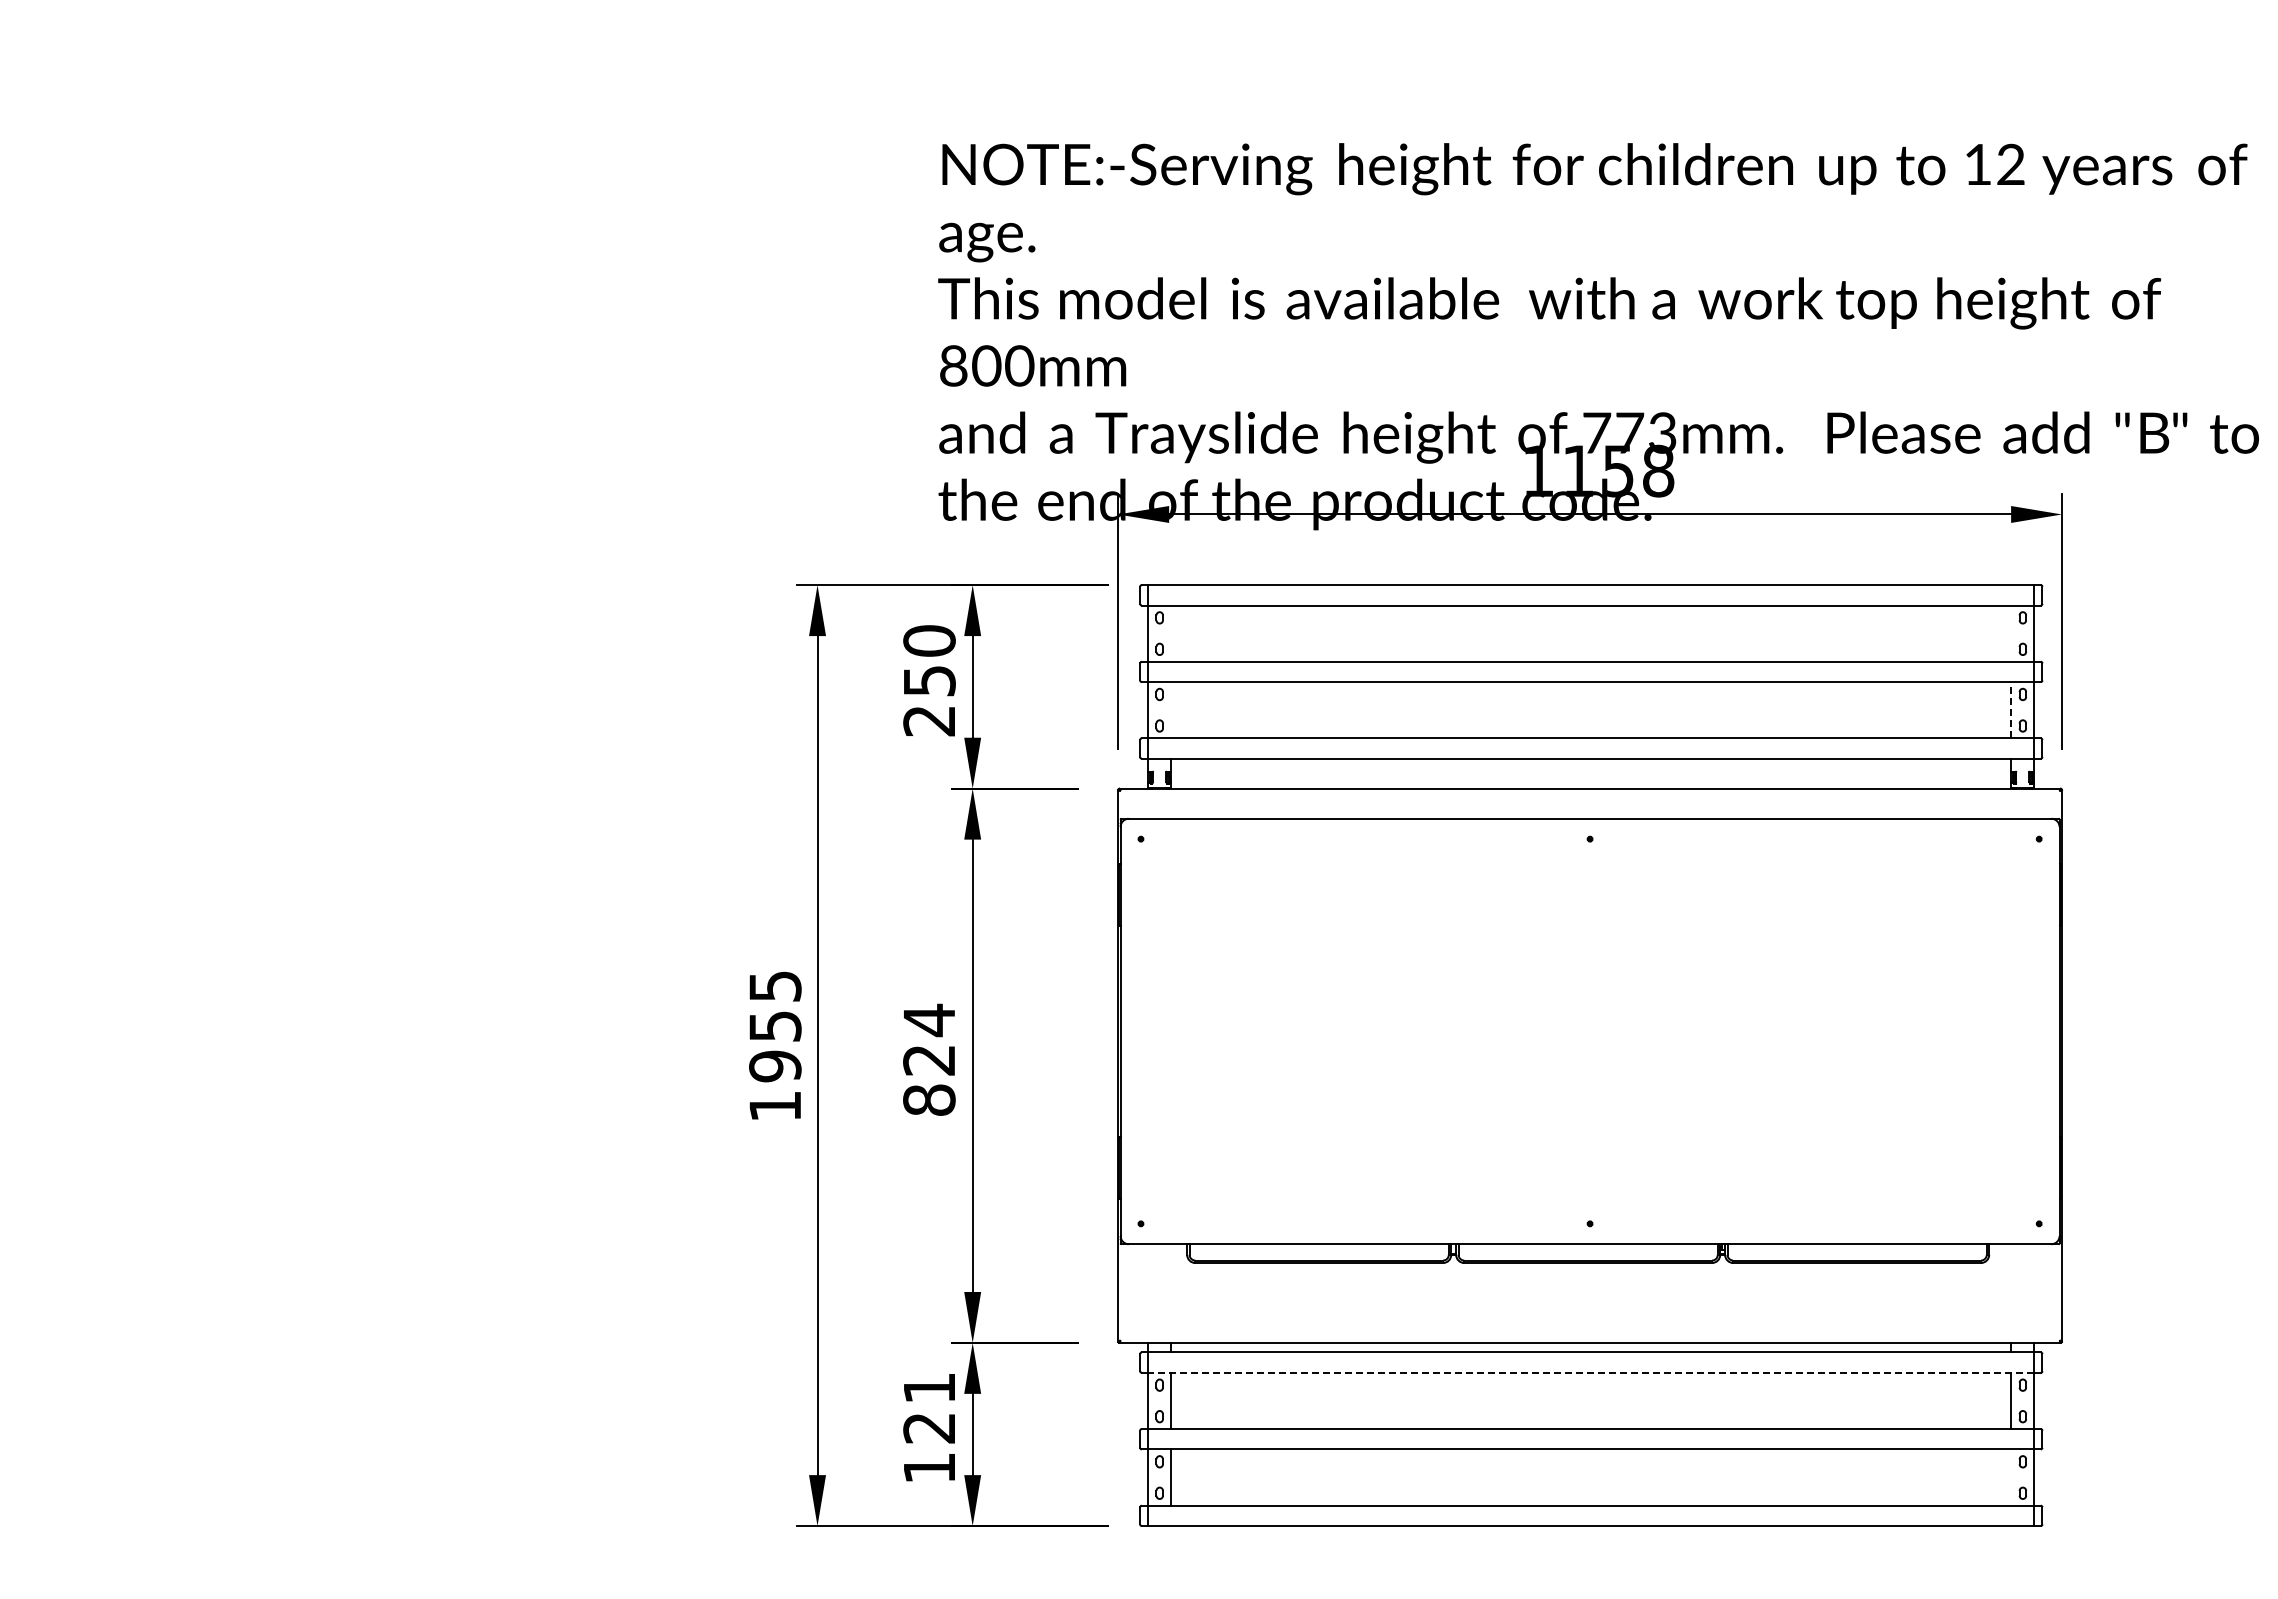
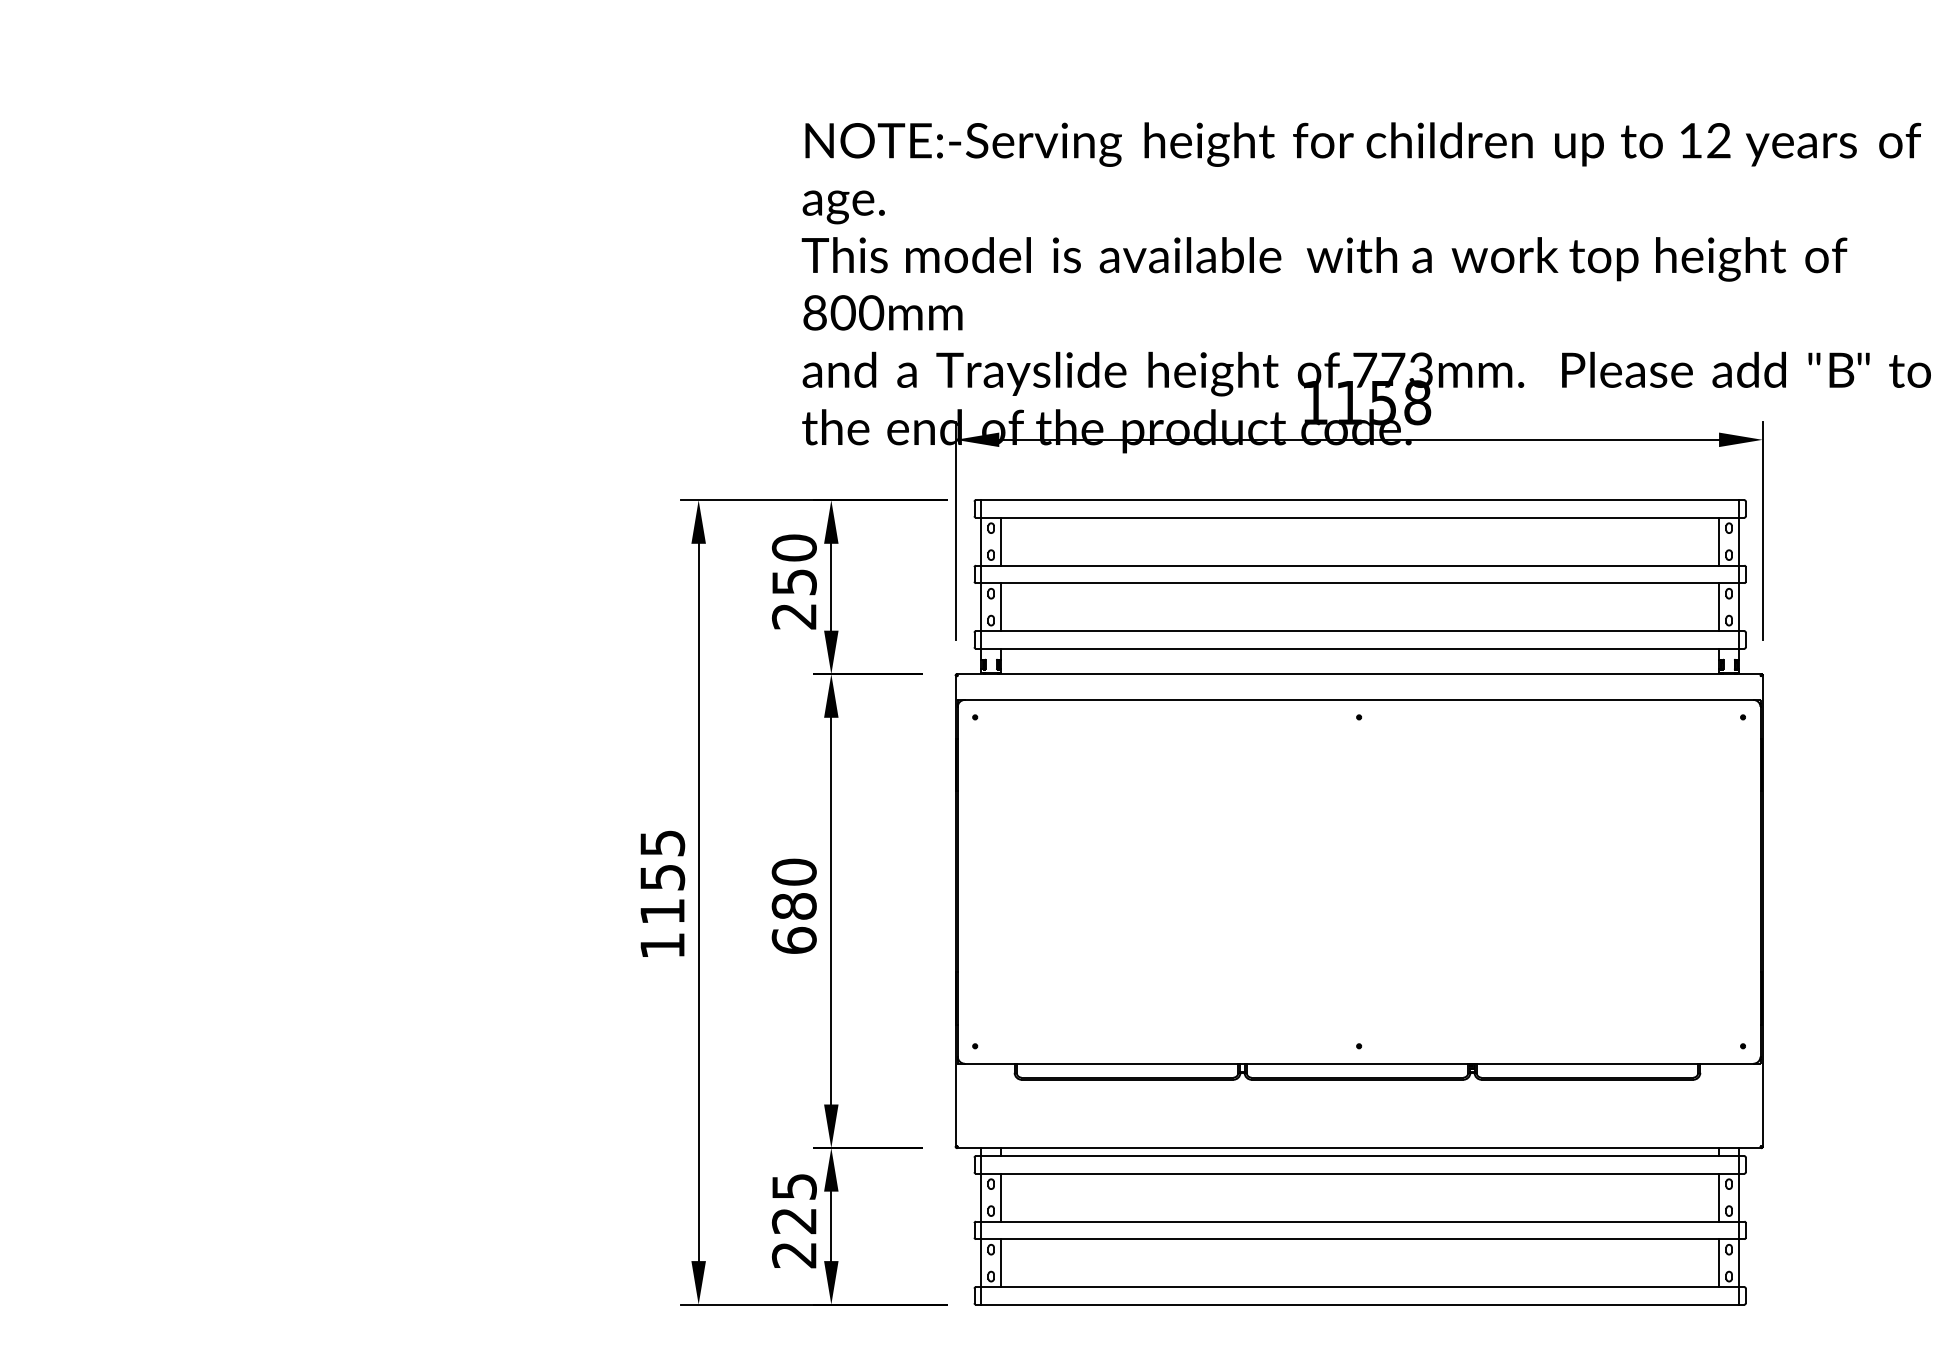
line: (1171, 633) -> (1001, 541), added
line: (2011, 633) -> (1719, 541), added
line: (2011, 709) -> (1719, 606), dashed -> solid
line: (1171, 710) -> (1001, 607), added
text: (929, 1059) -> (794, 905), 824 -> 680
text: (775, 1066) -> (662, 911), 1955 -> 1155
line: (1591, 1372) -> (1360, 1173), dashed -> solid
text: (929, 1428) -> (794, 1221), 121 -> 225
line: (2011, 1477) -> (1719, 1263), added

